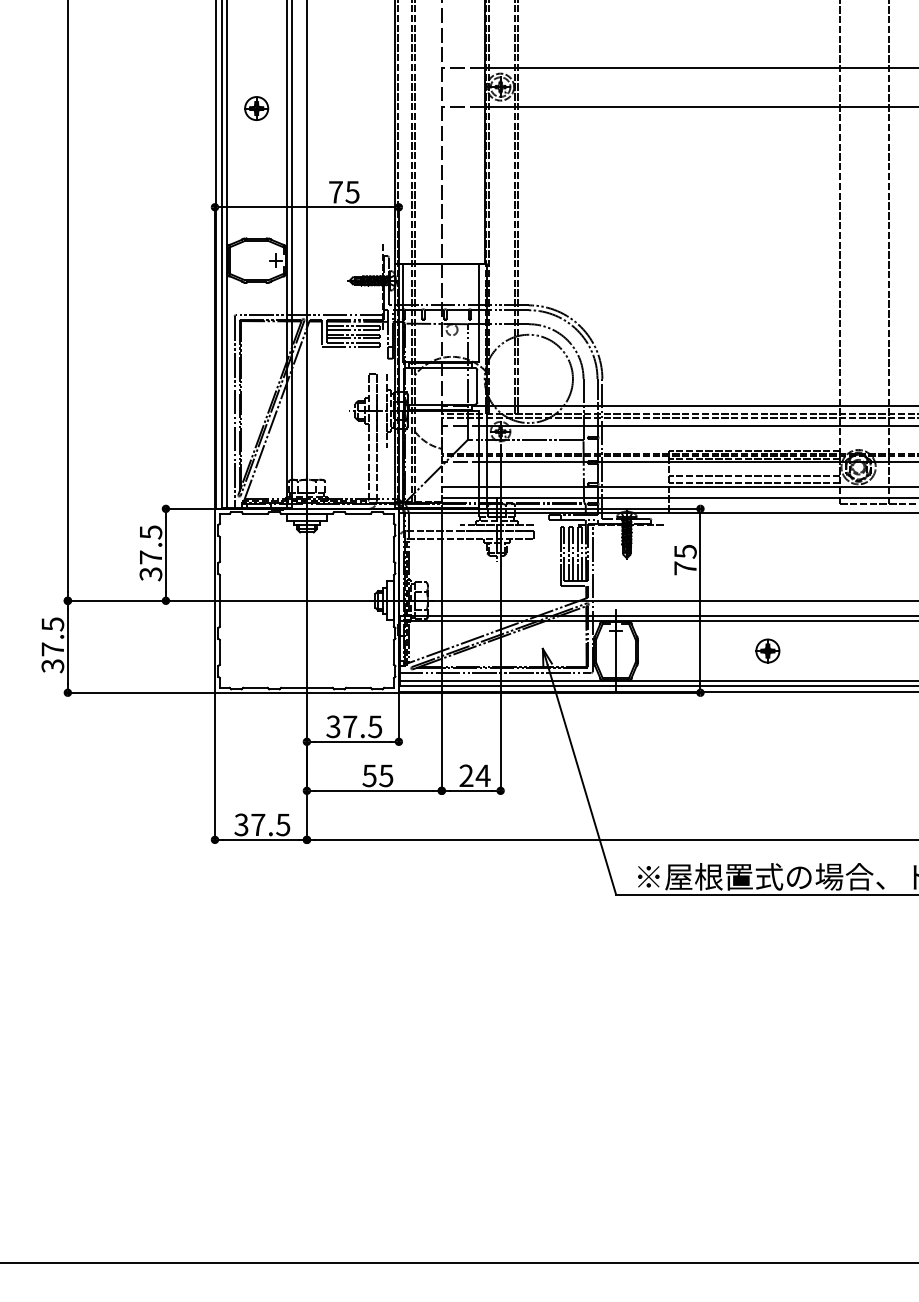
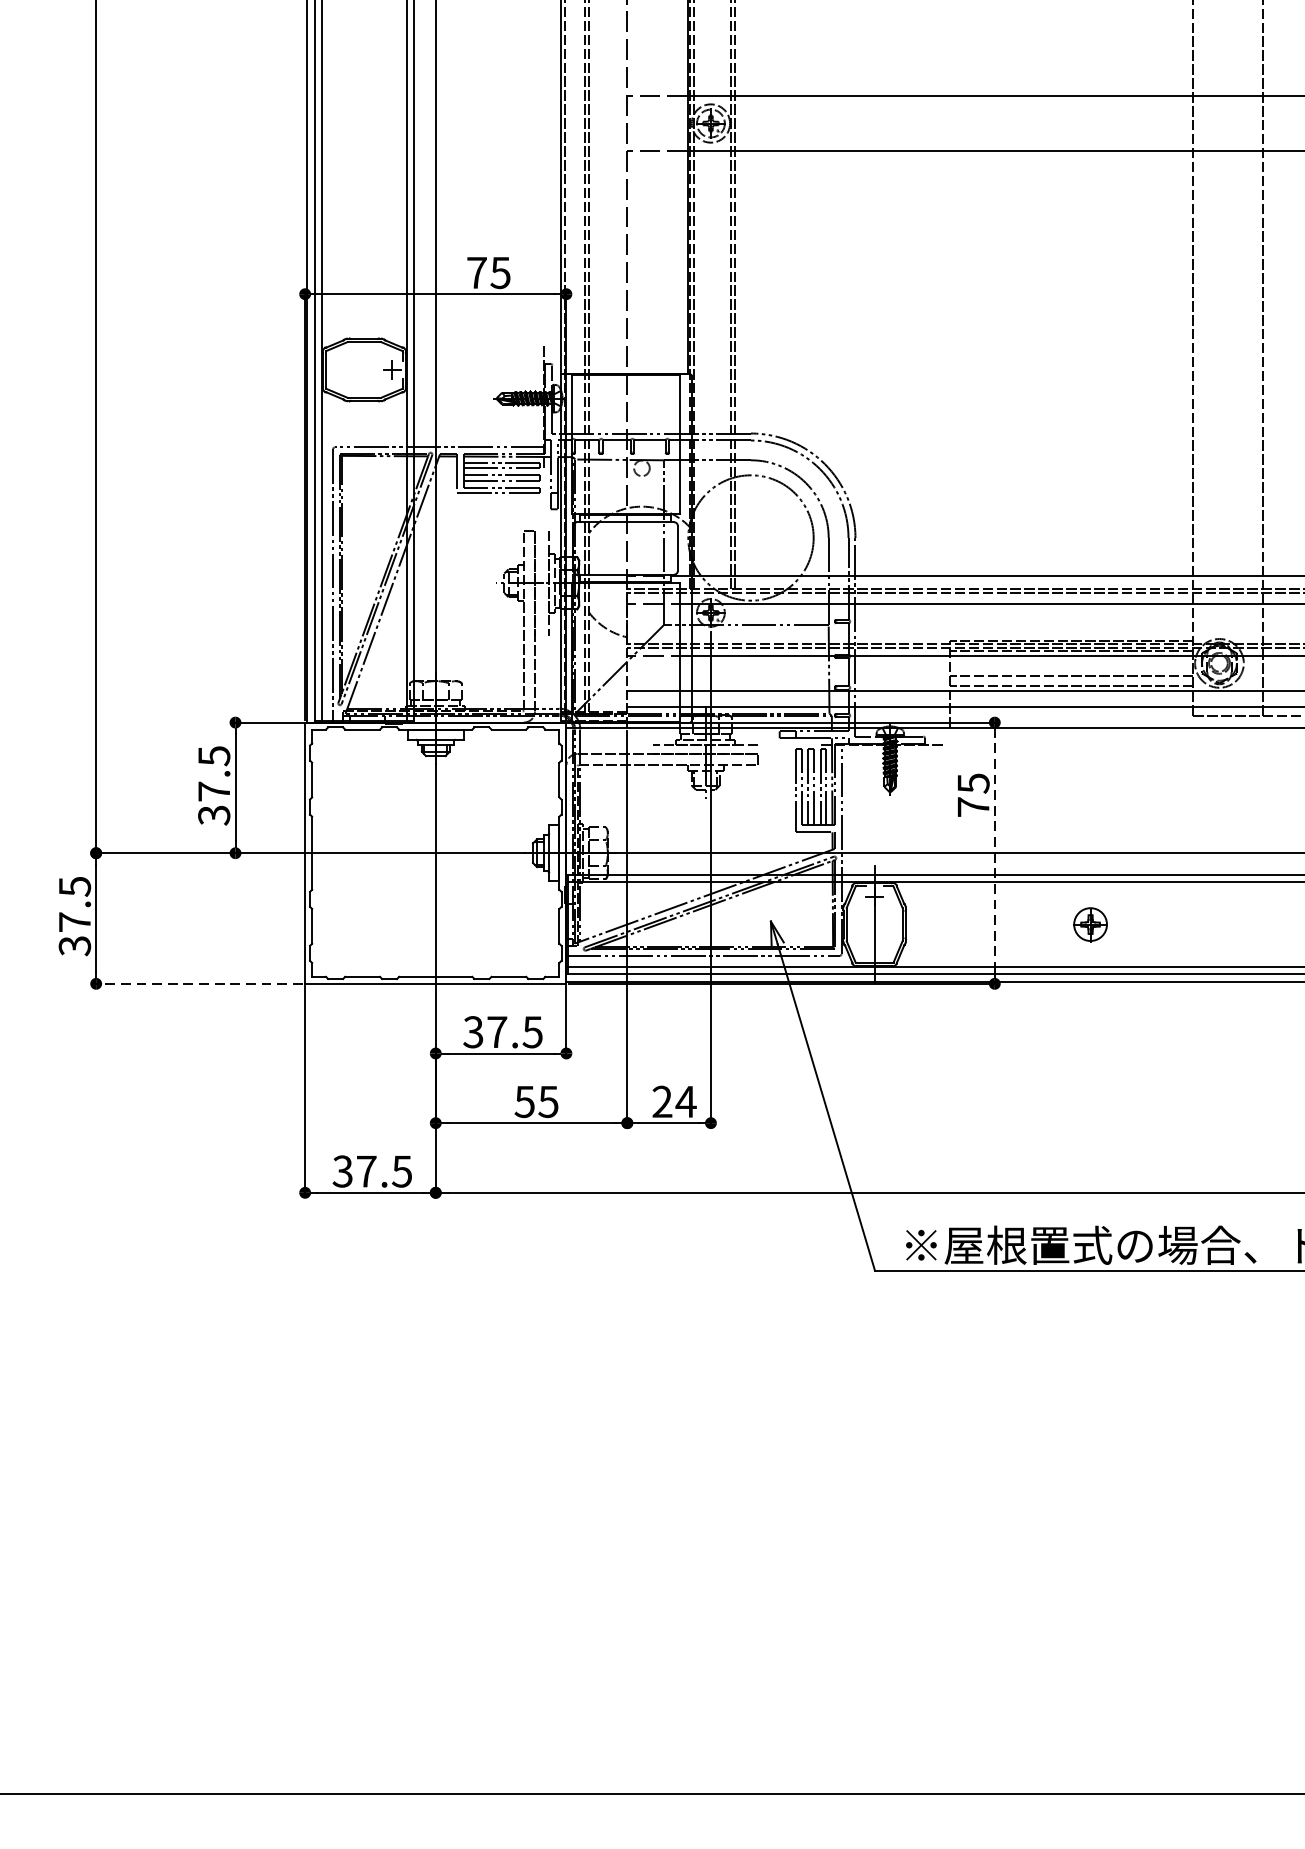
part: (256, 108) -> (364, 153), removed
line: (700, 600) -> (994, 852), solid -> dashed
line: (139, 692) -> (197, 983), solid -> dashed

